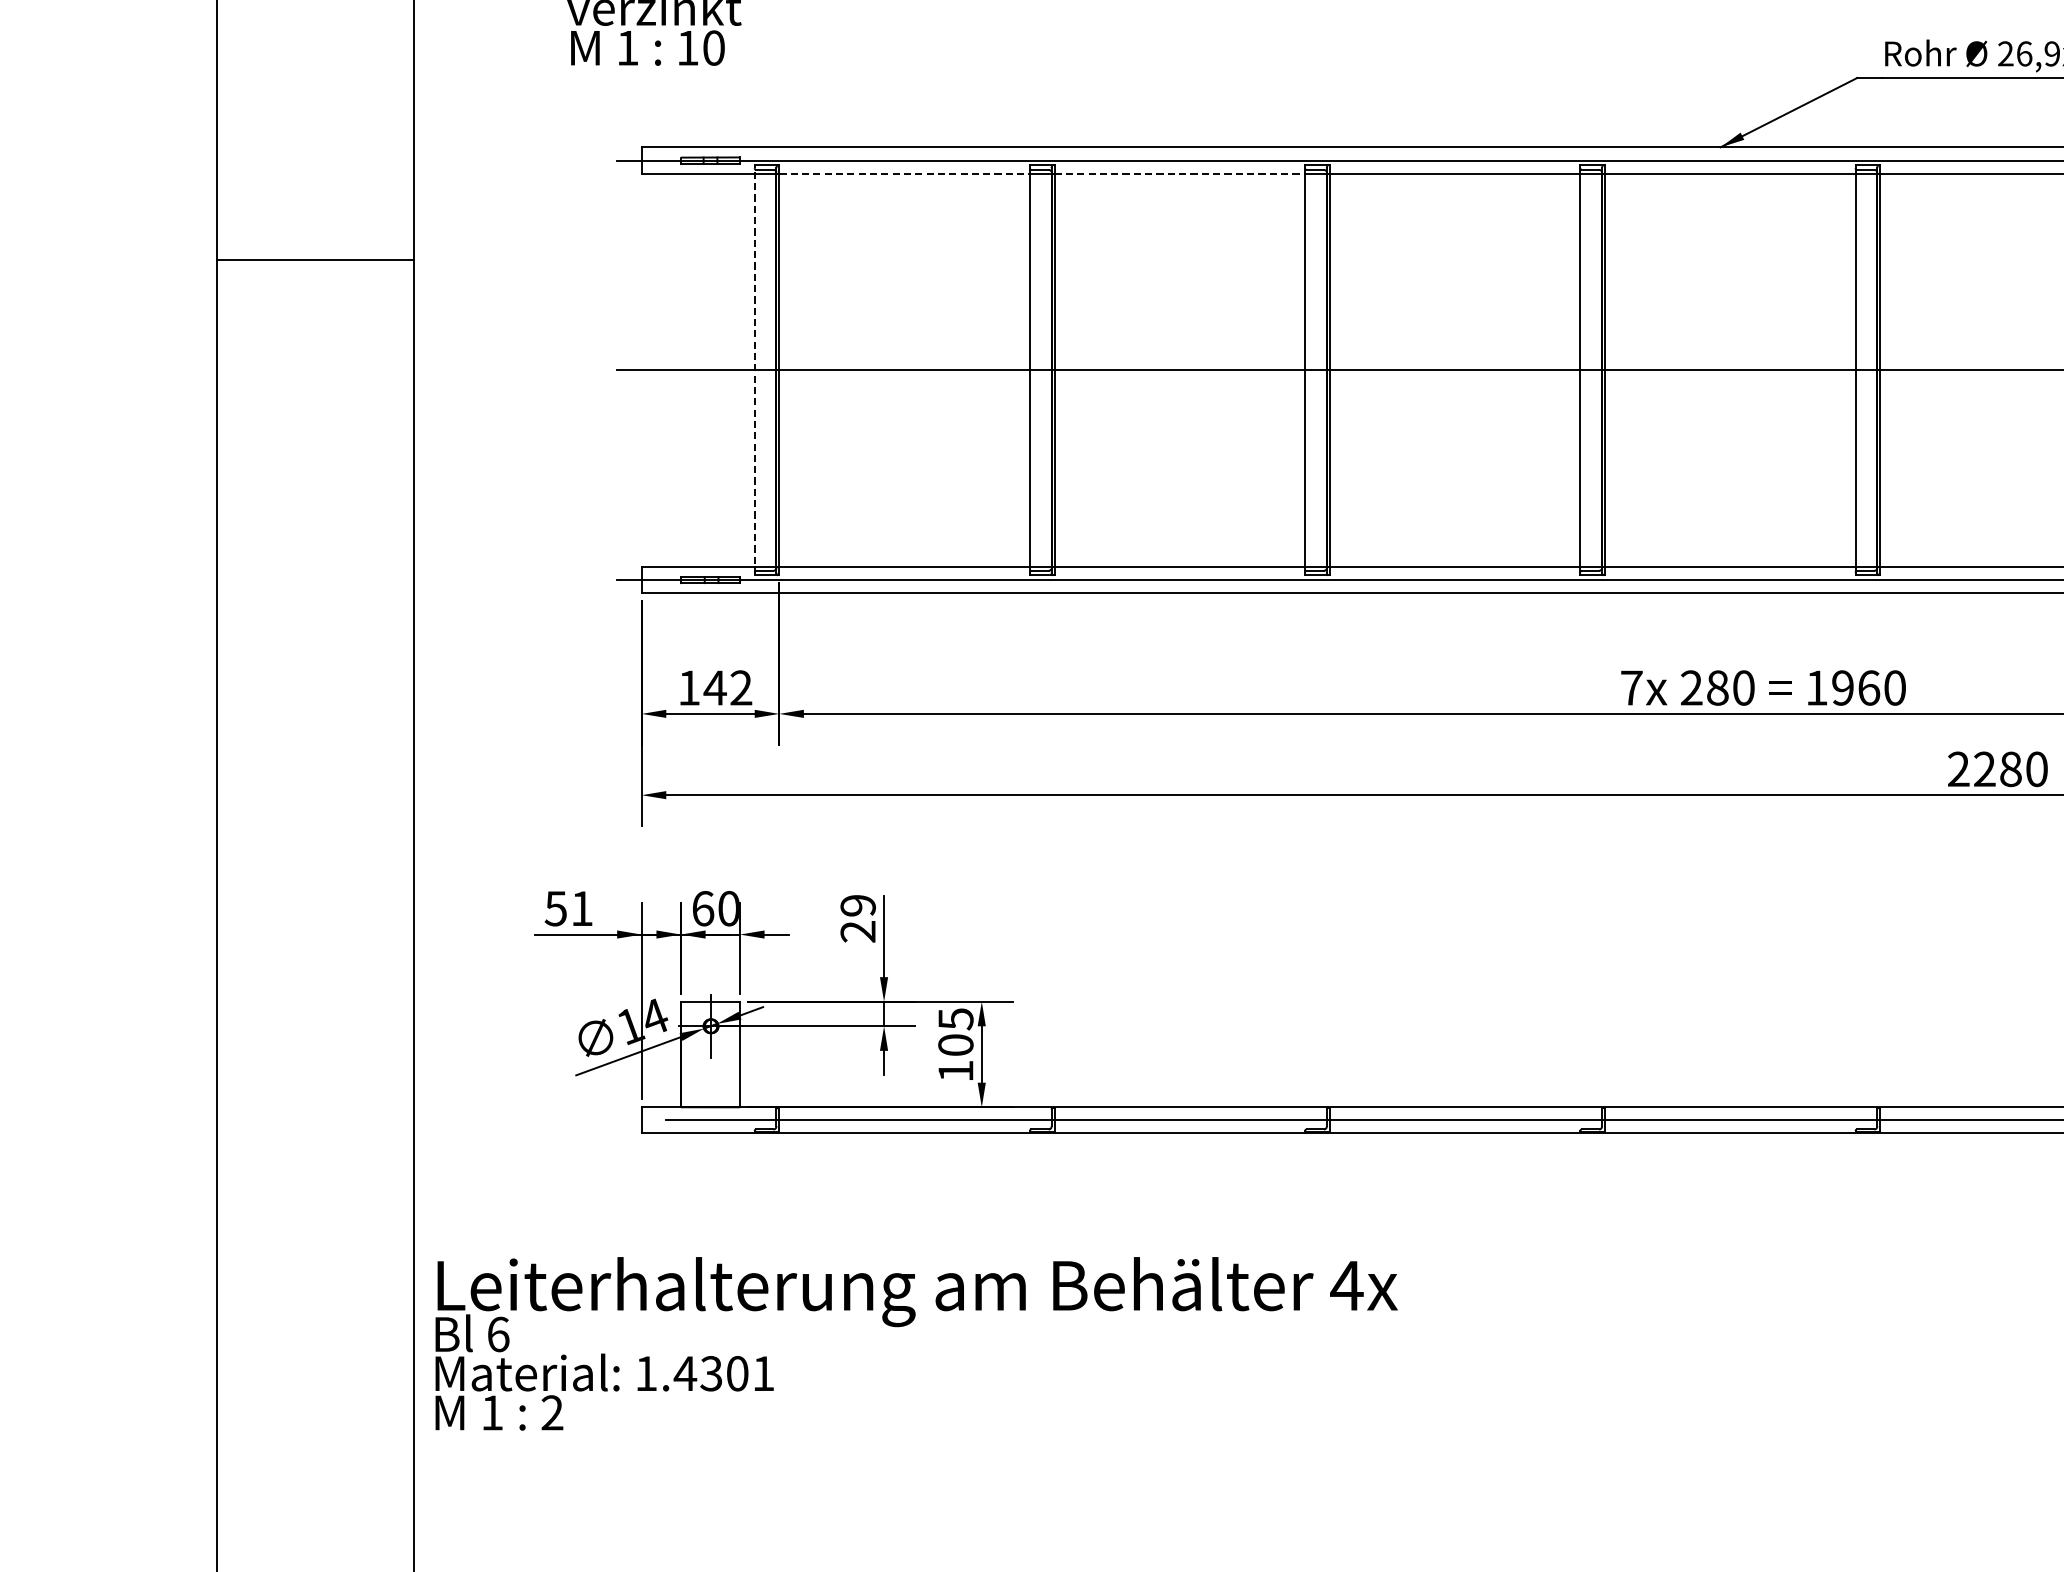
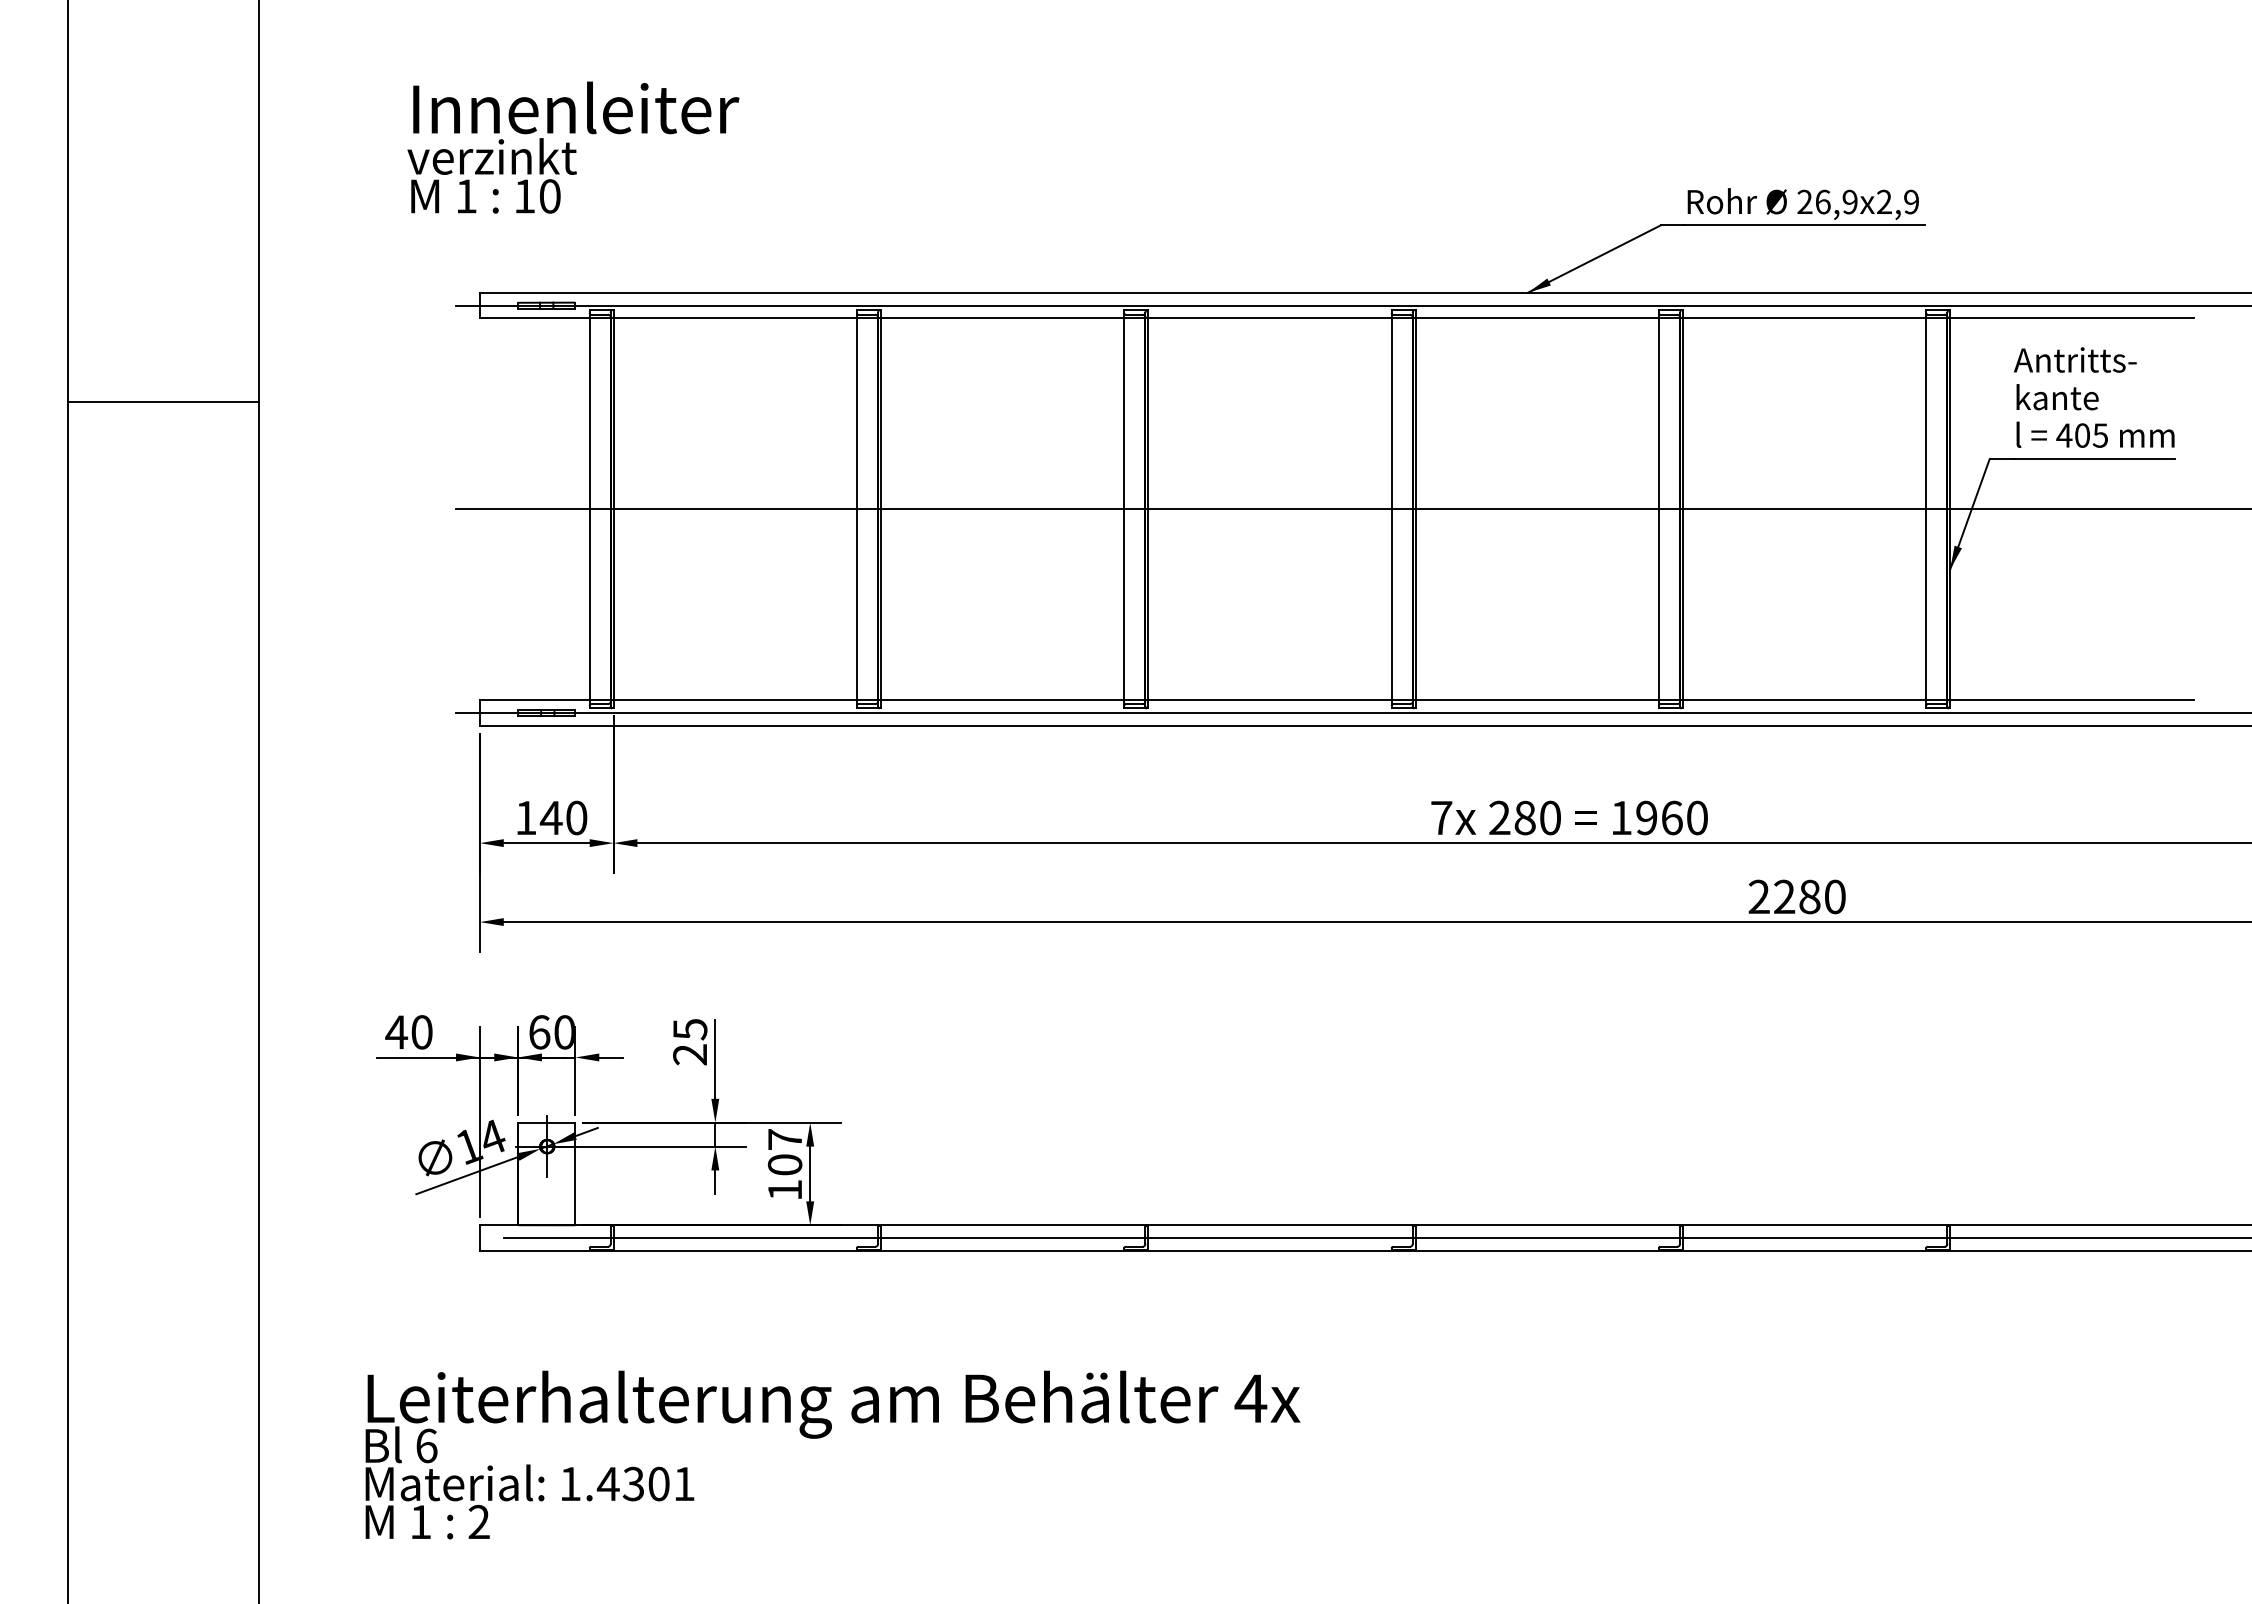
line: (904, 173) -> (735, 318), dashed -> solid
line: (1179, 173) -> (1002, 318), dashed -> solid
line: (754, 369) -> (589, 508), dashed -> solid
text: (741, 687) -> (576, 817), 142 -> 140
text: (858, 905) -> (690, 1029), 29 -> 25
text: (568, 908) -> (408, 1032), 51 -> 40
text: (956, 1019) -> (785, 1139), 105 -> 107
text: (916, 1343) -> (832, 1454), moved

